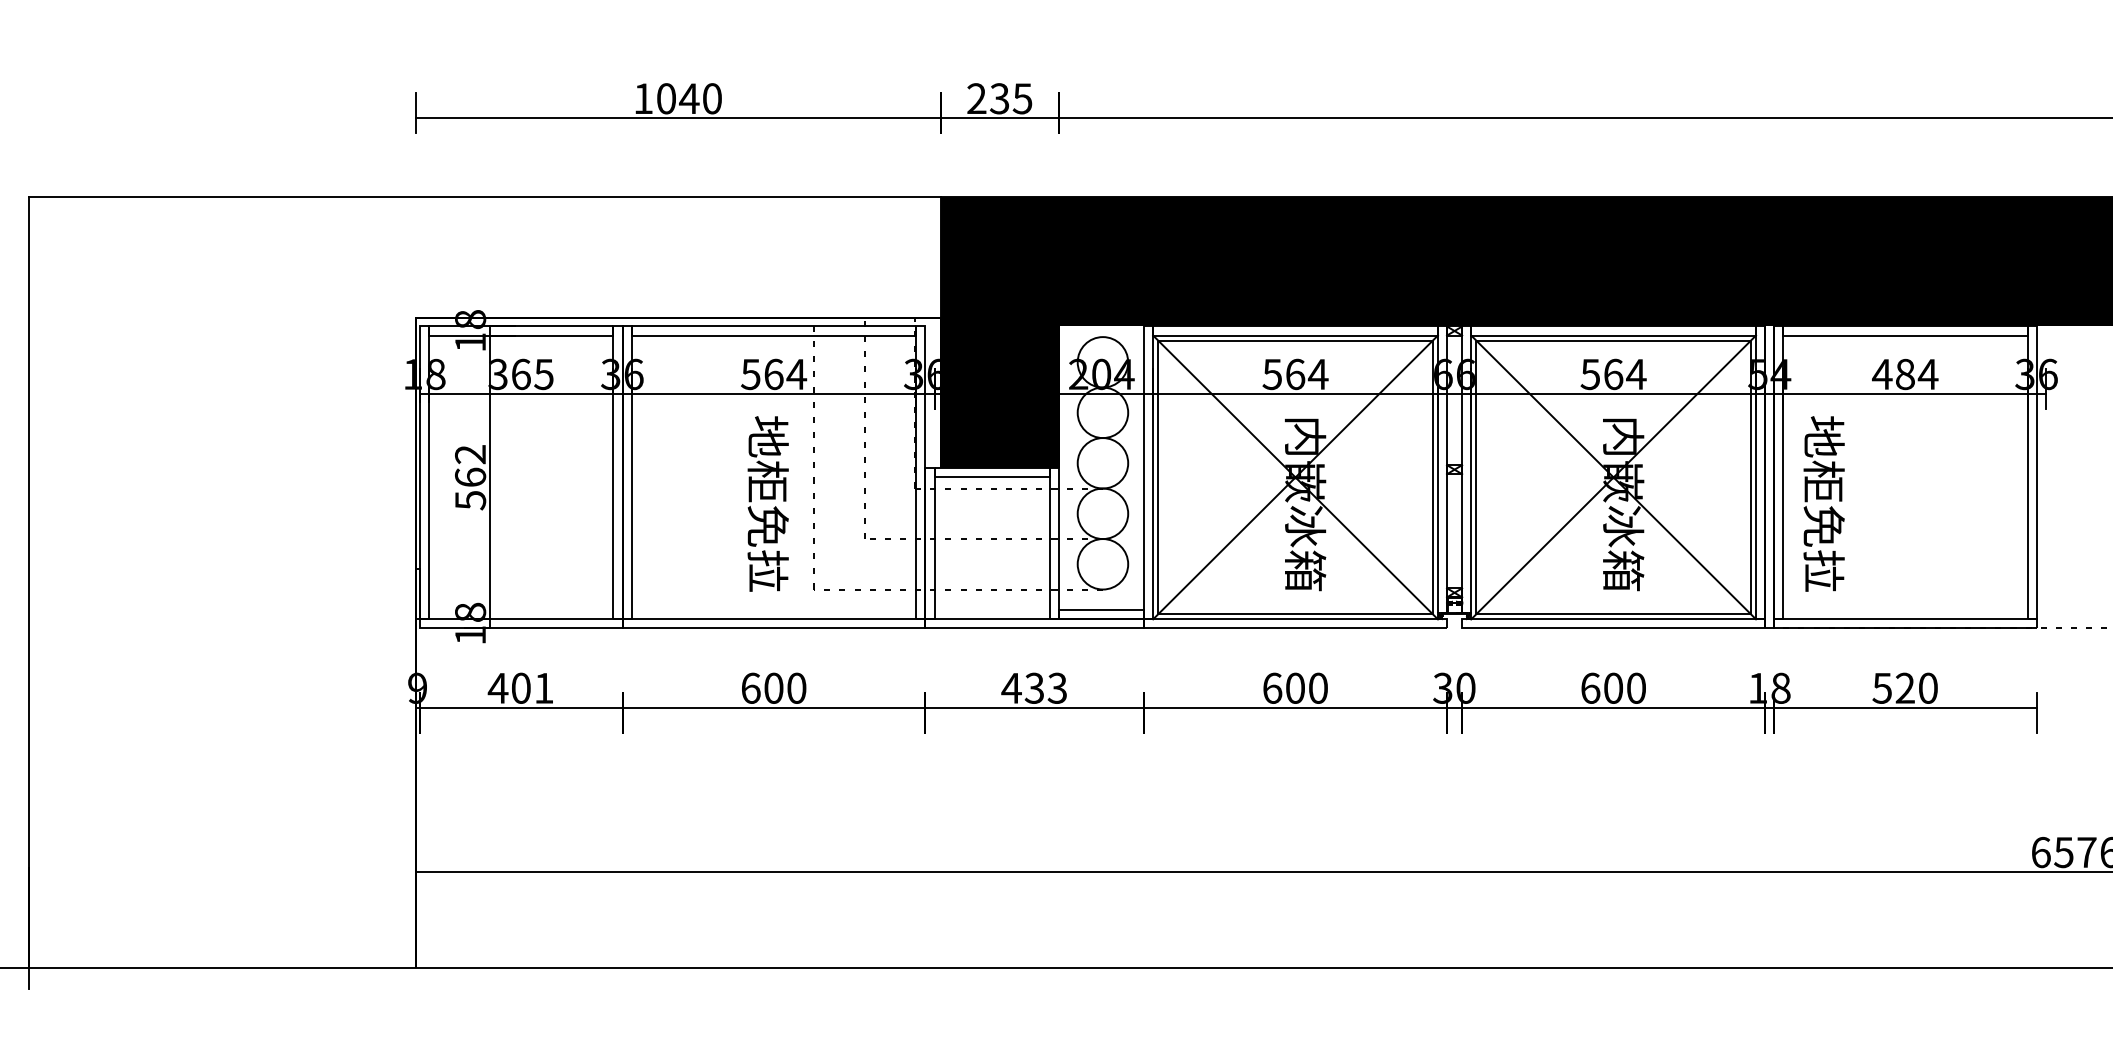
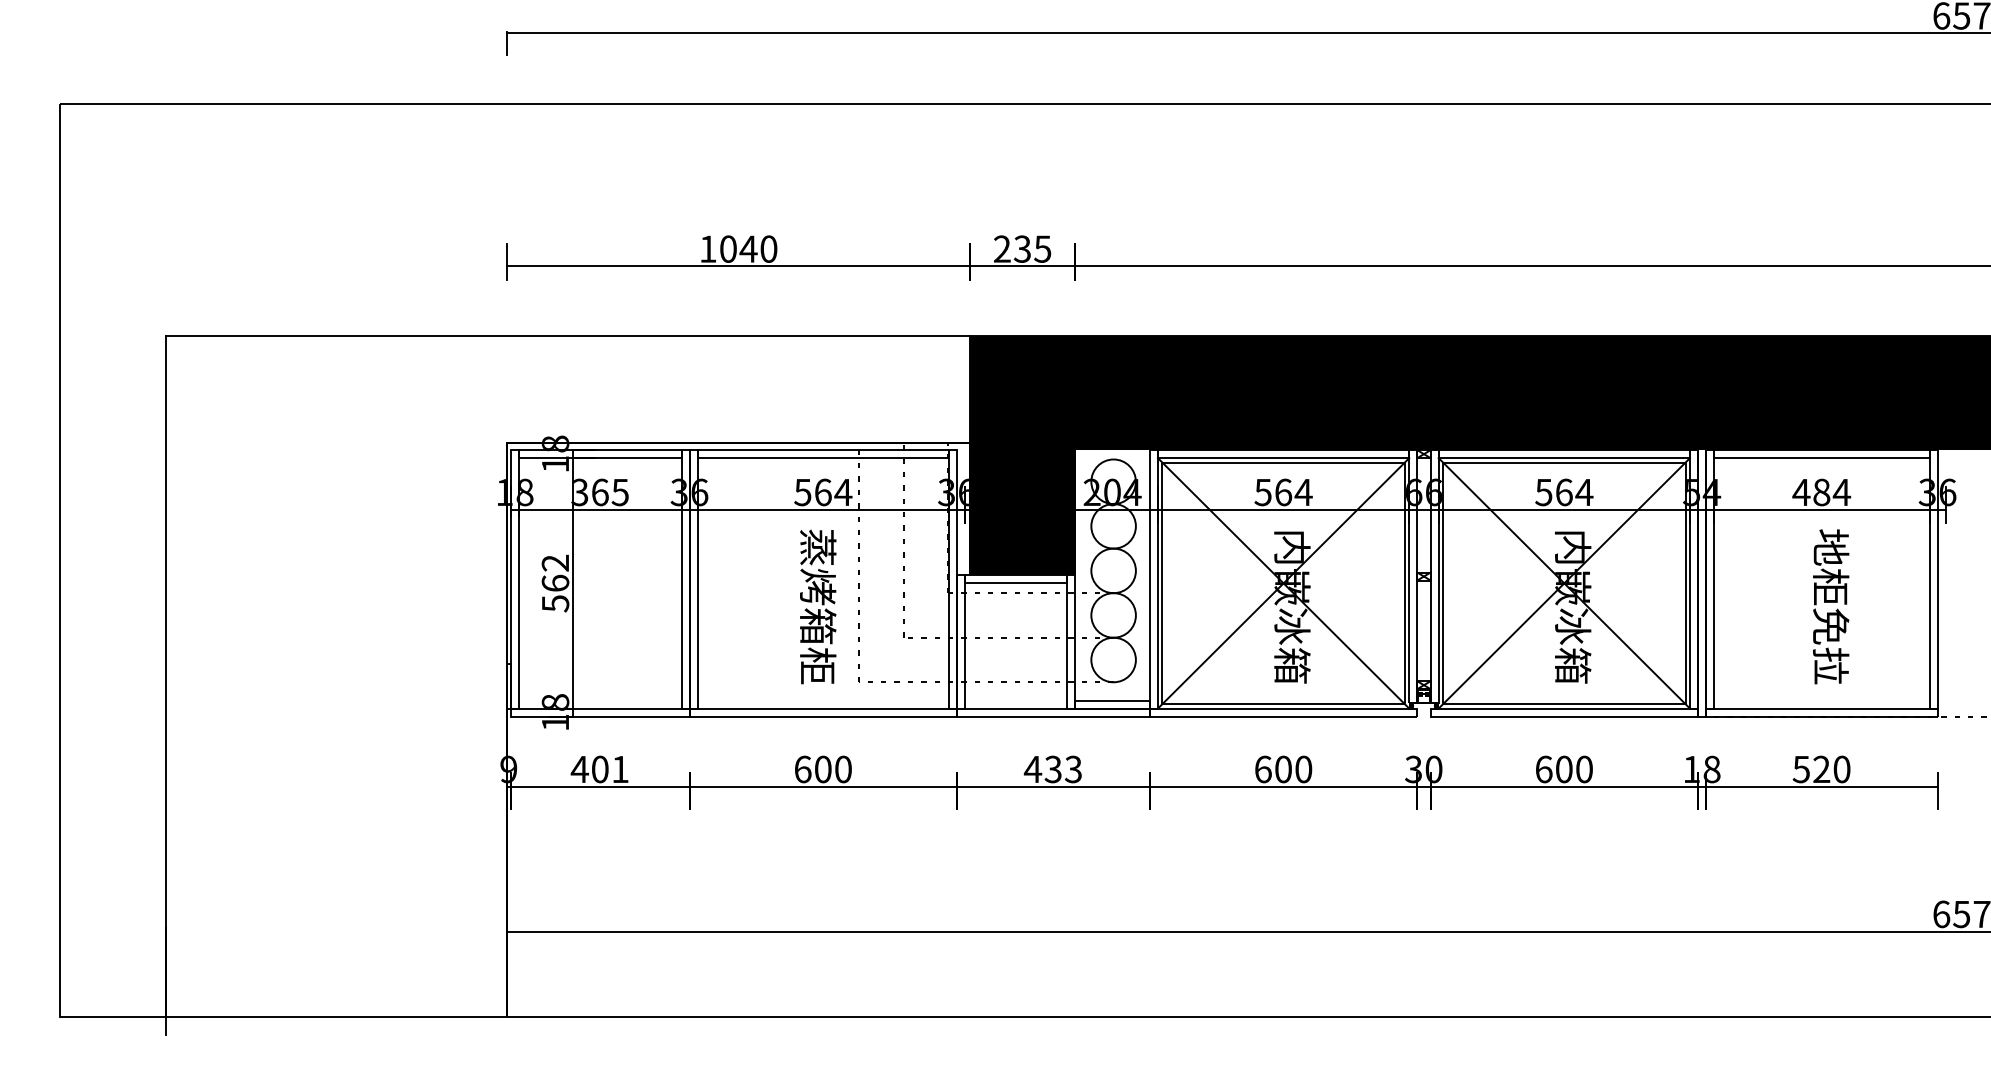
text: (768, 503) -> (818, 606), 地柜免拉 -> 蒸烤箱柜
text: (1824, 503) -> (1831, 606), moved

